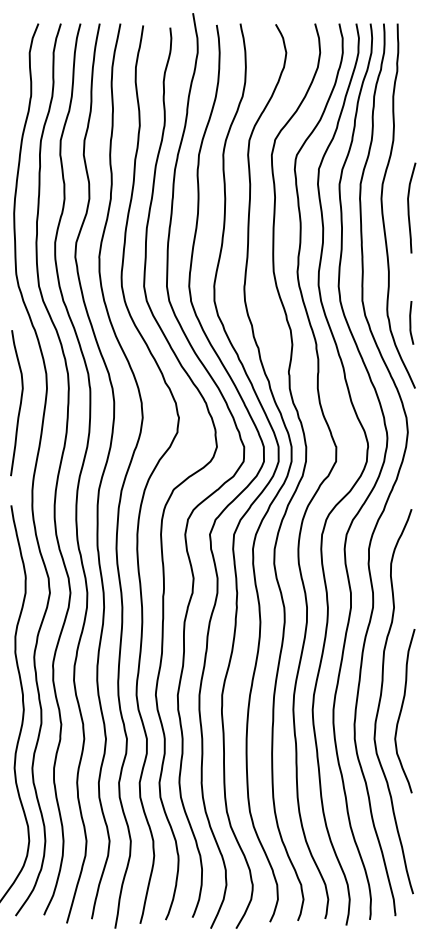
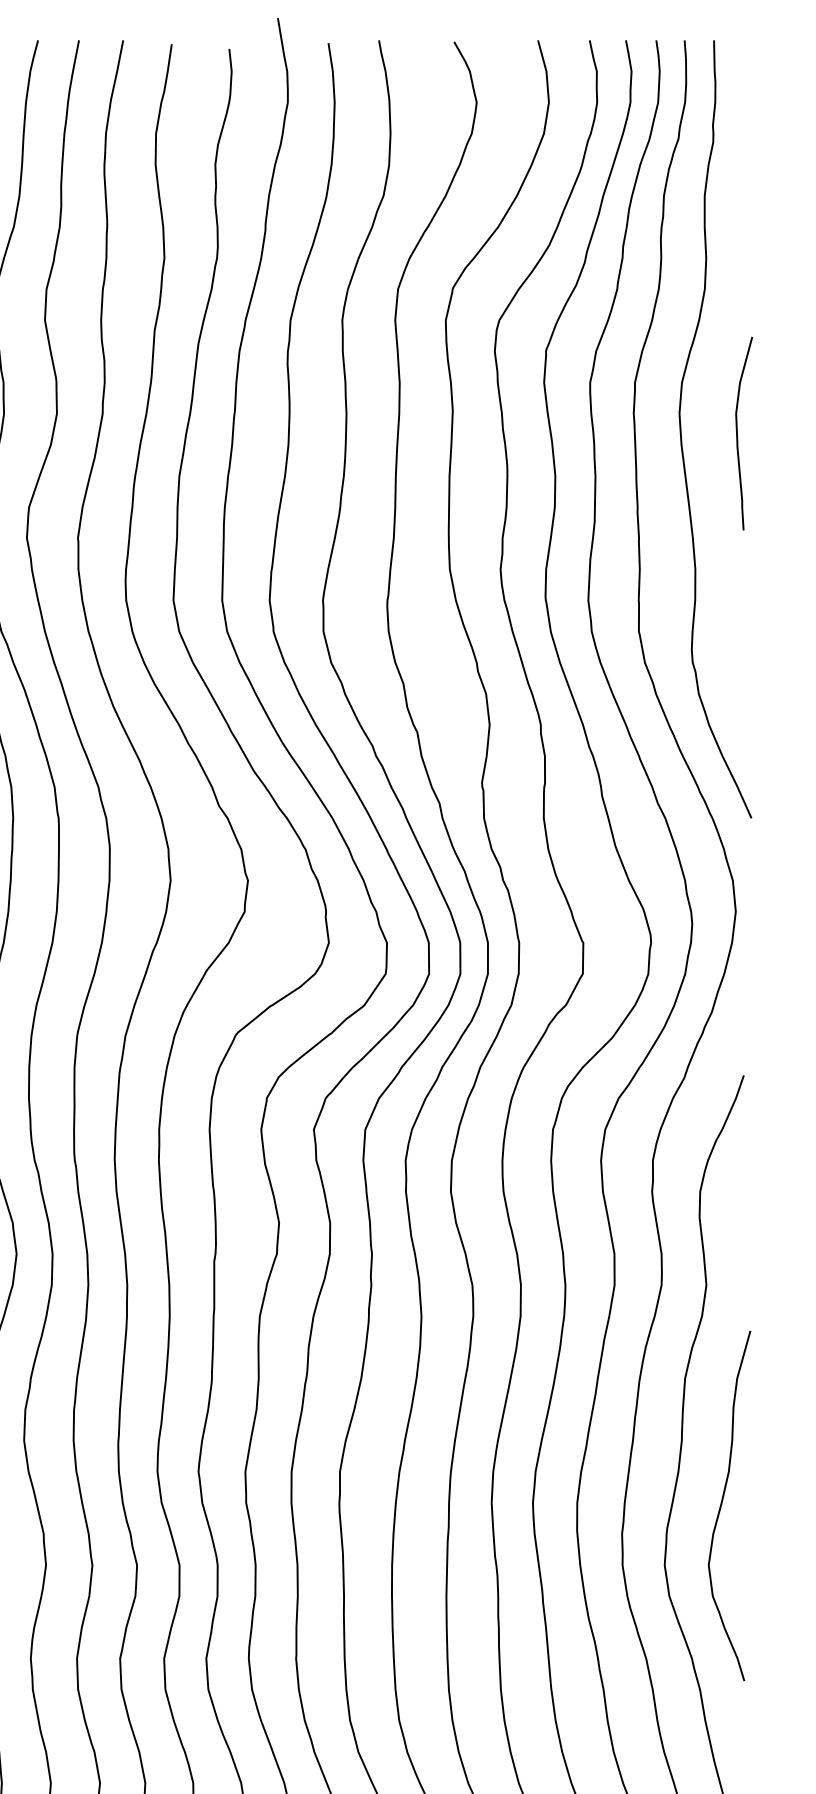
curve: (411, 322) -> (743, 677), removed

